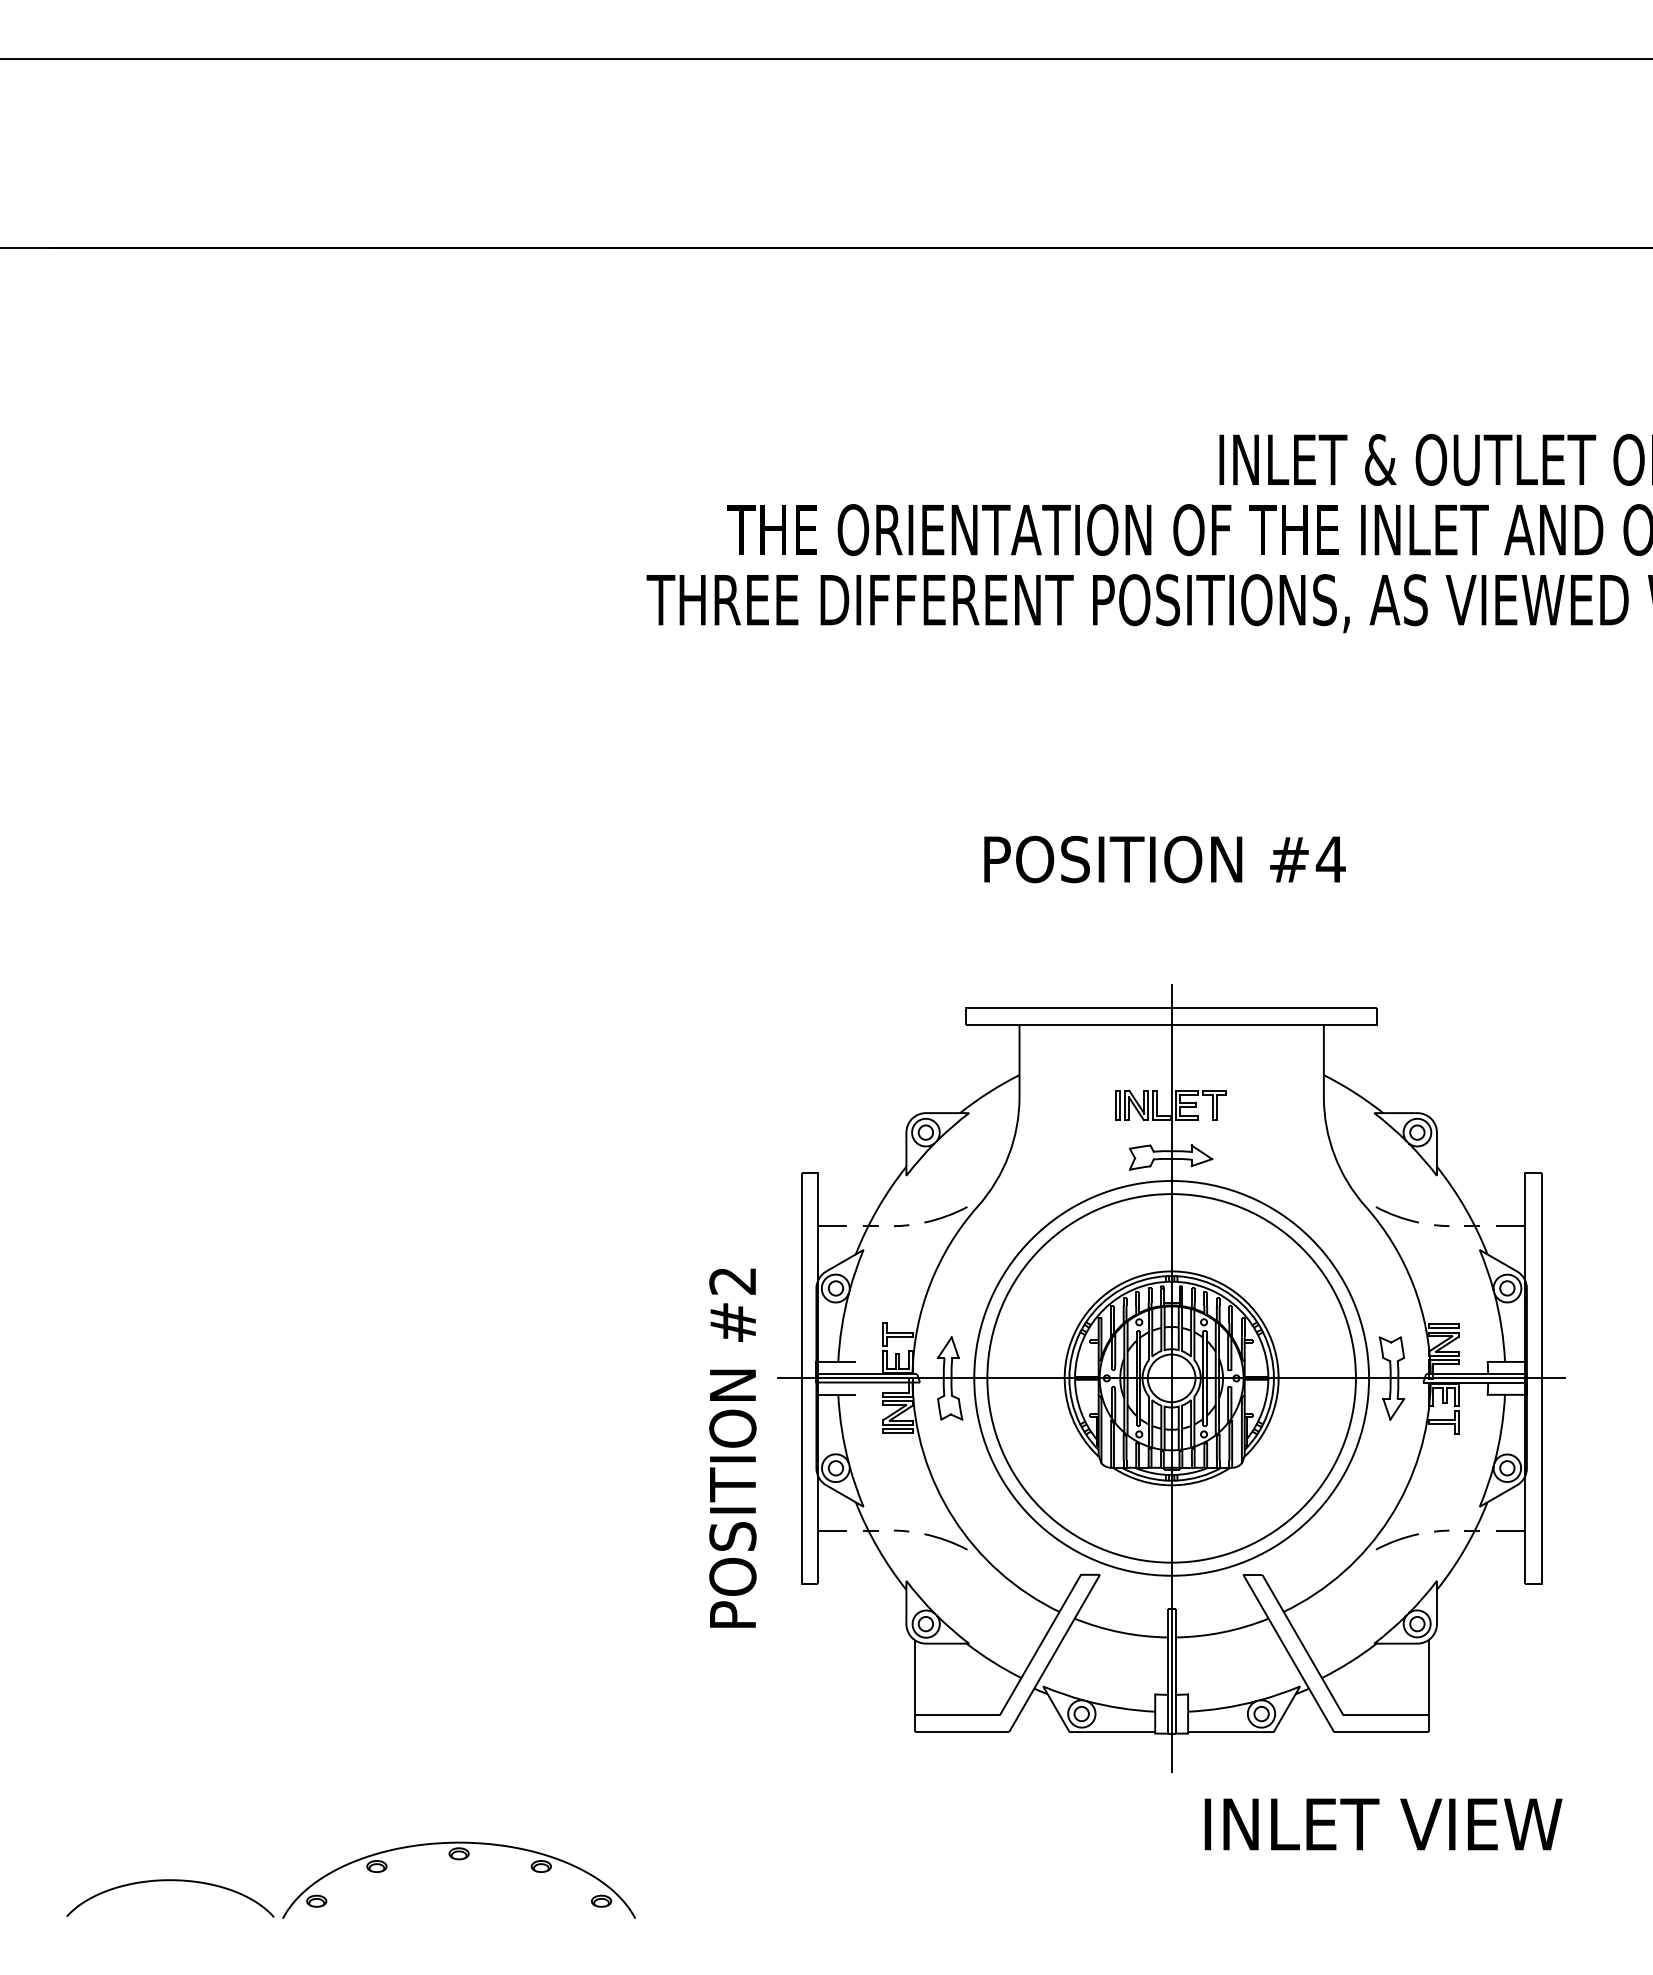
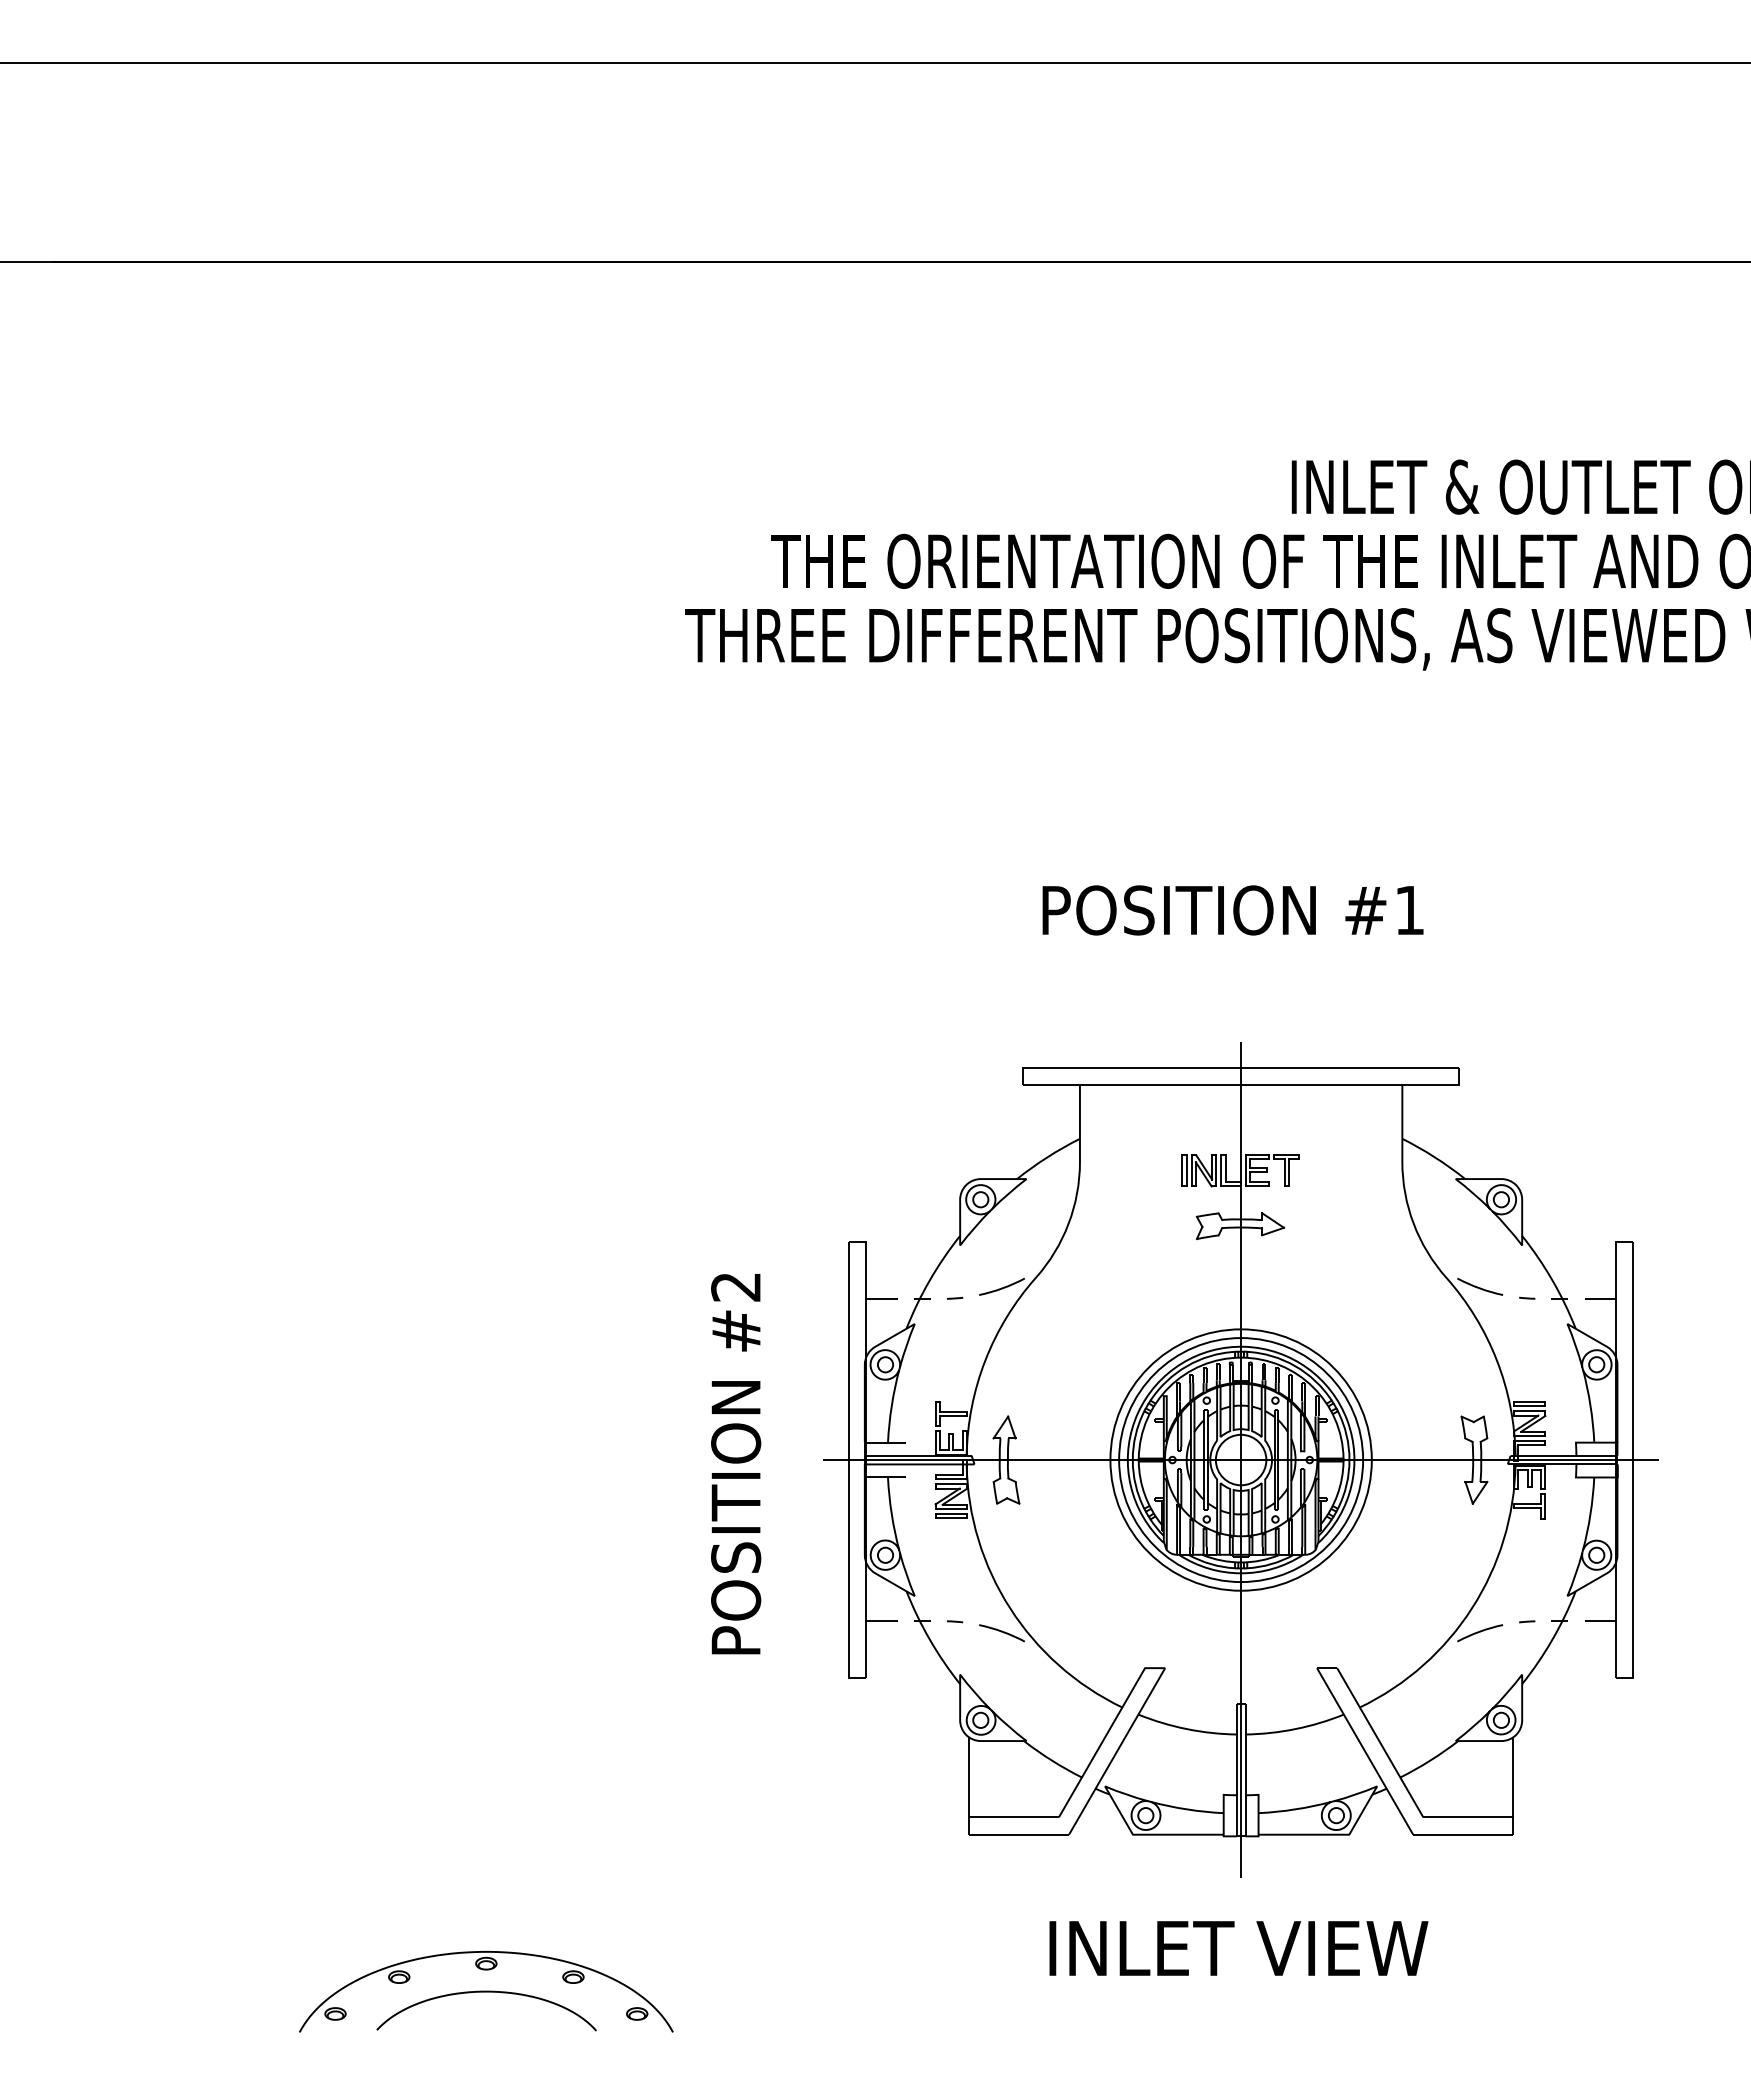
text: (1330, 859) -> (1409, 910), #4 -> #1
circle: (1171, 1378) -> (1240, 1460), size x0.62
circle: (1171, 1378) -> (1240, 1460), size x0.62
text: (732, 1447) -> (735, 1463), moved
text: (1383, 1824) -> (1238, 1948), moved
curve: (170, 1881) -> (486, 1993), moved

